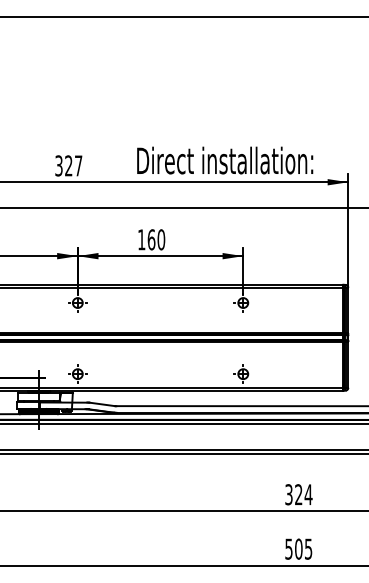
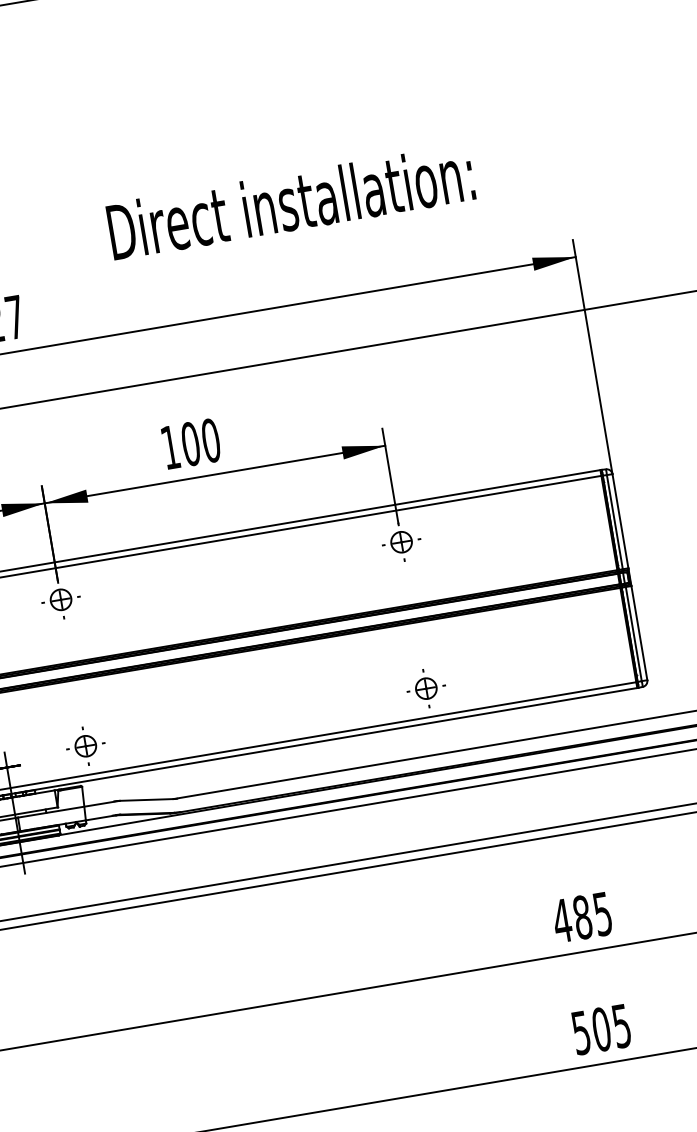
text: (225, 160) -> (291, 201), moved
text: (151, 239) -> (190, 443), 160 -> 100
text: (298, 494) -> (581, 917), 324 -> 485

